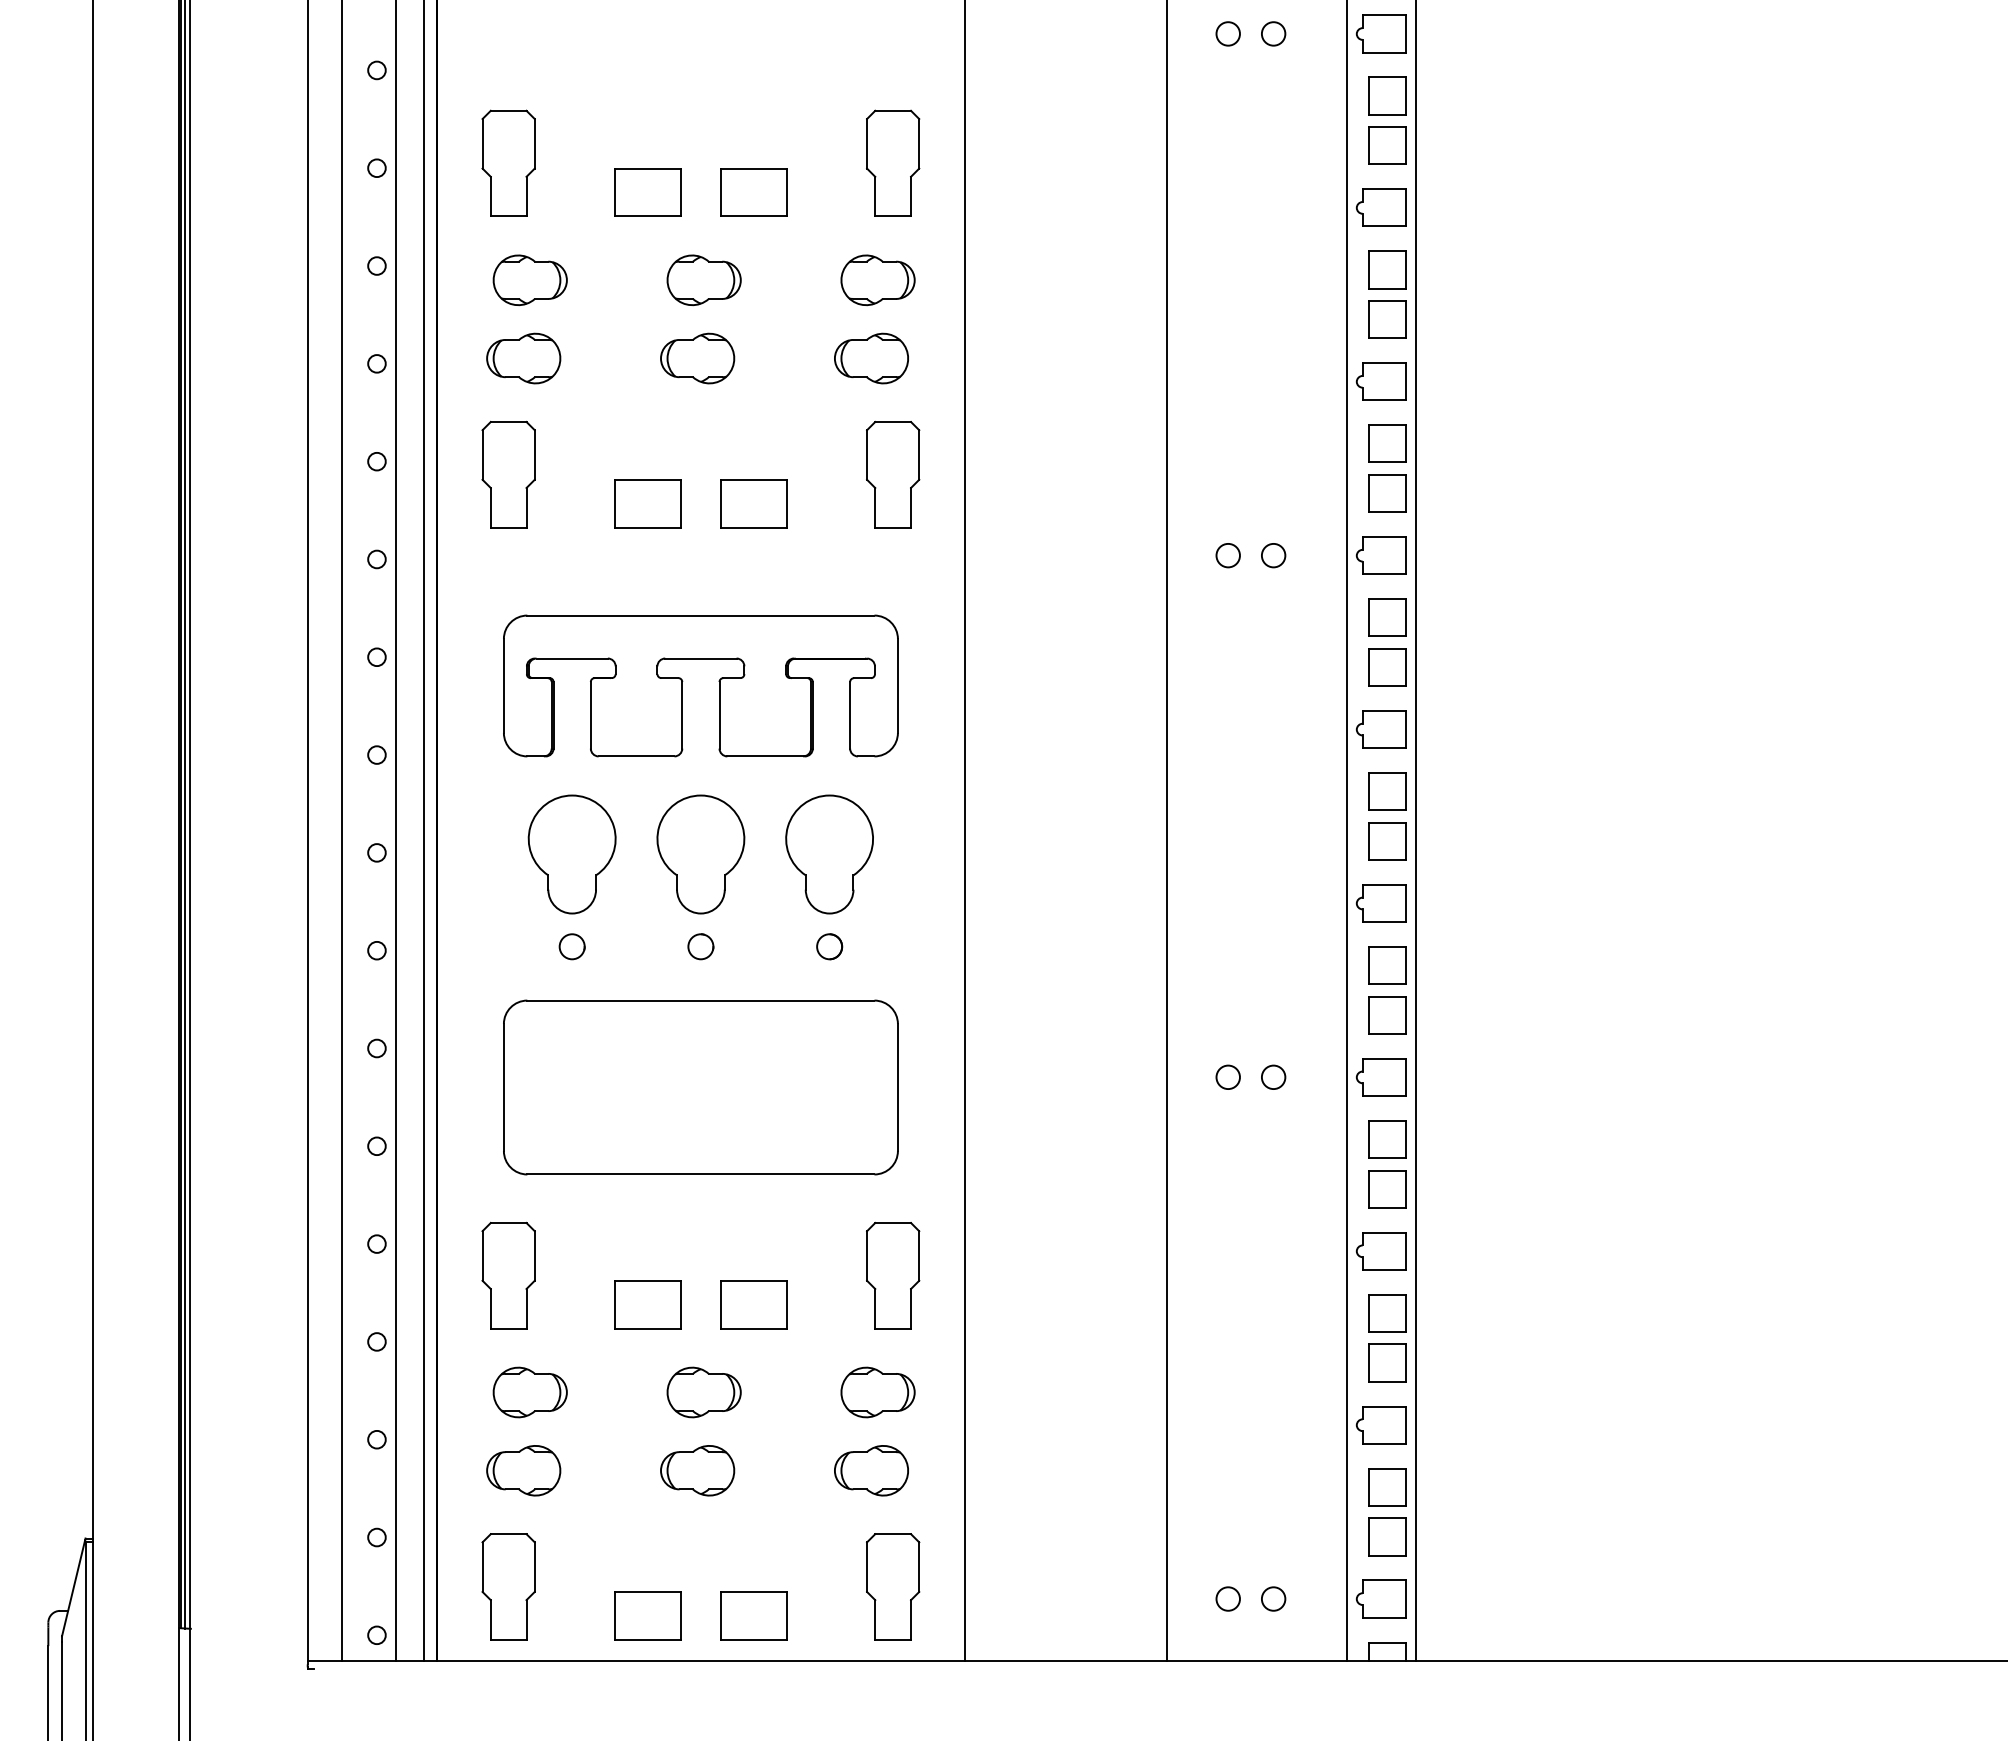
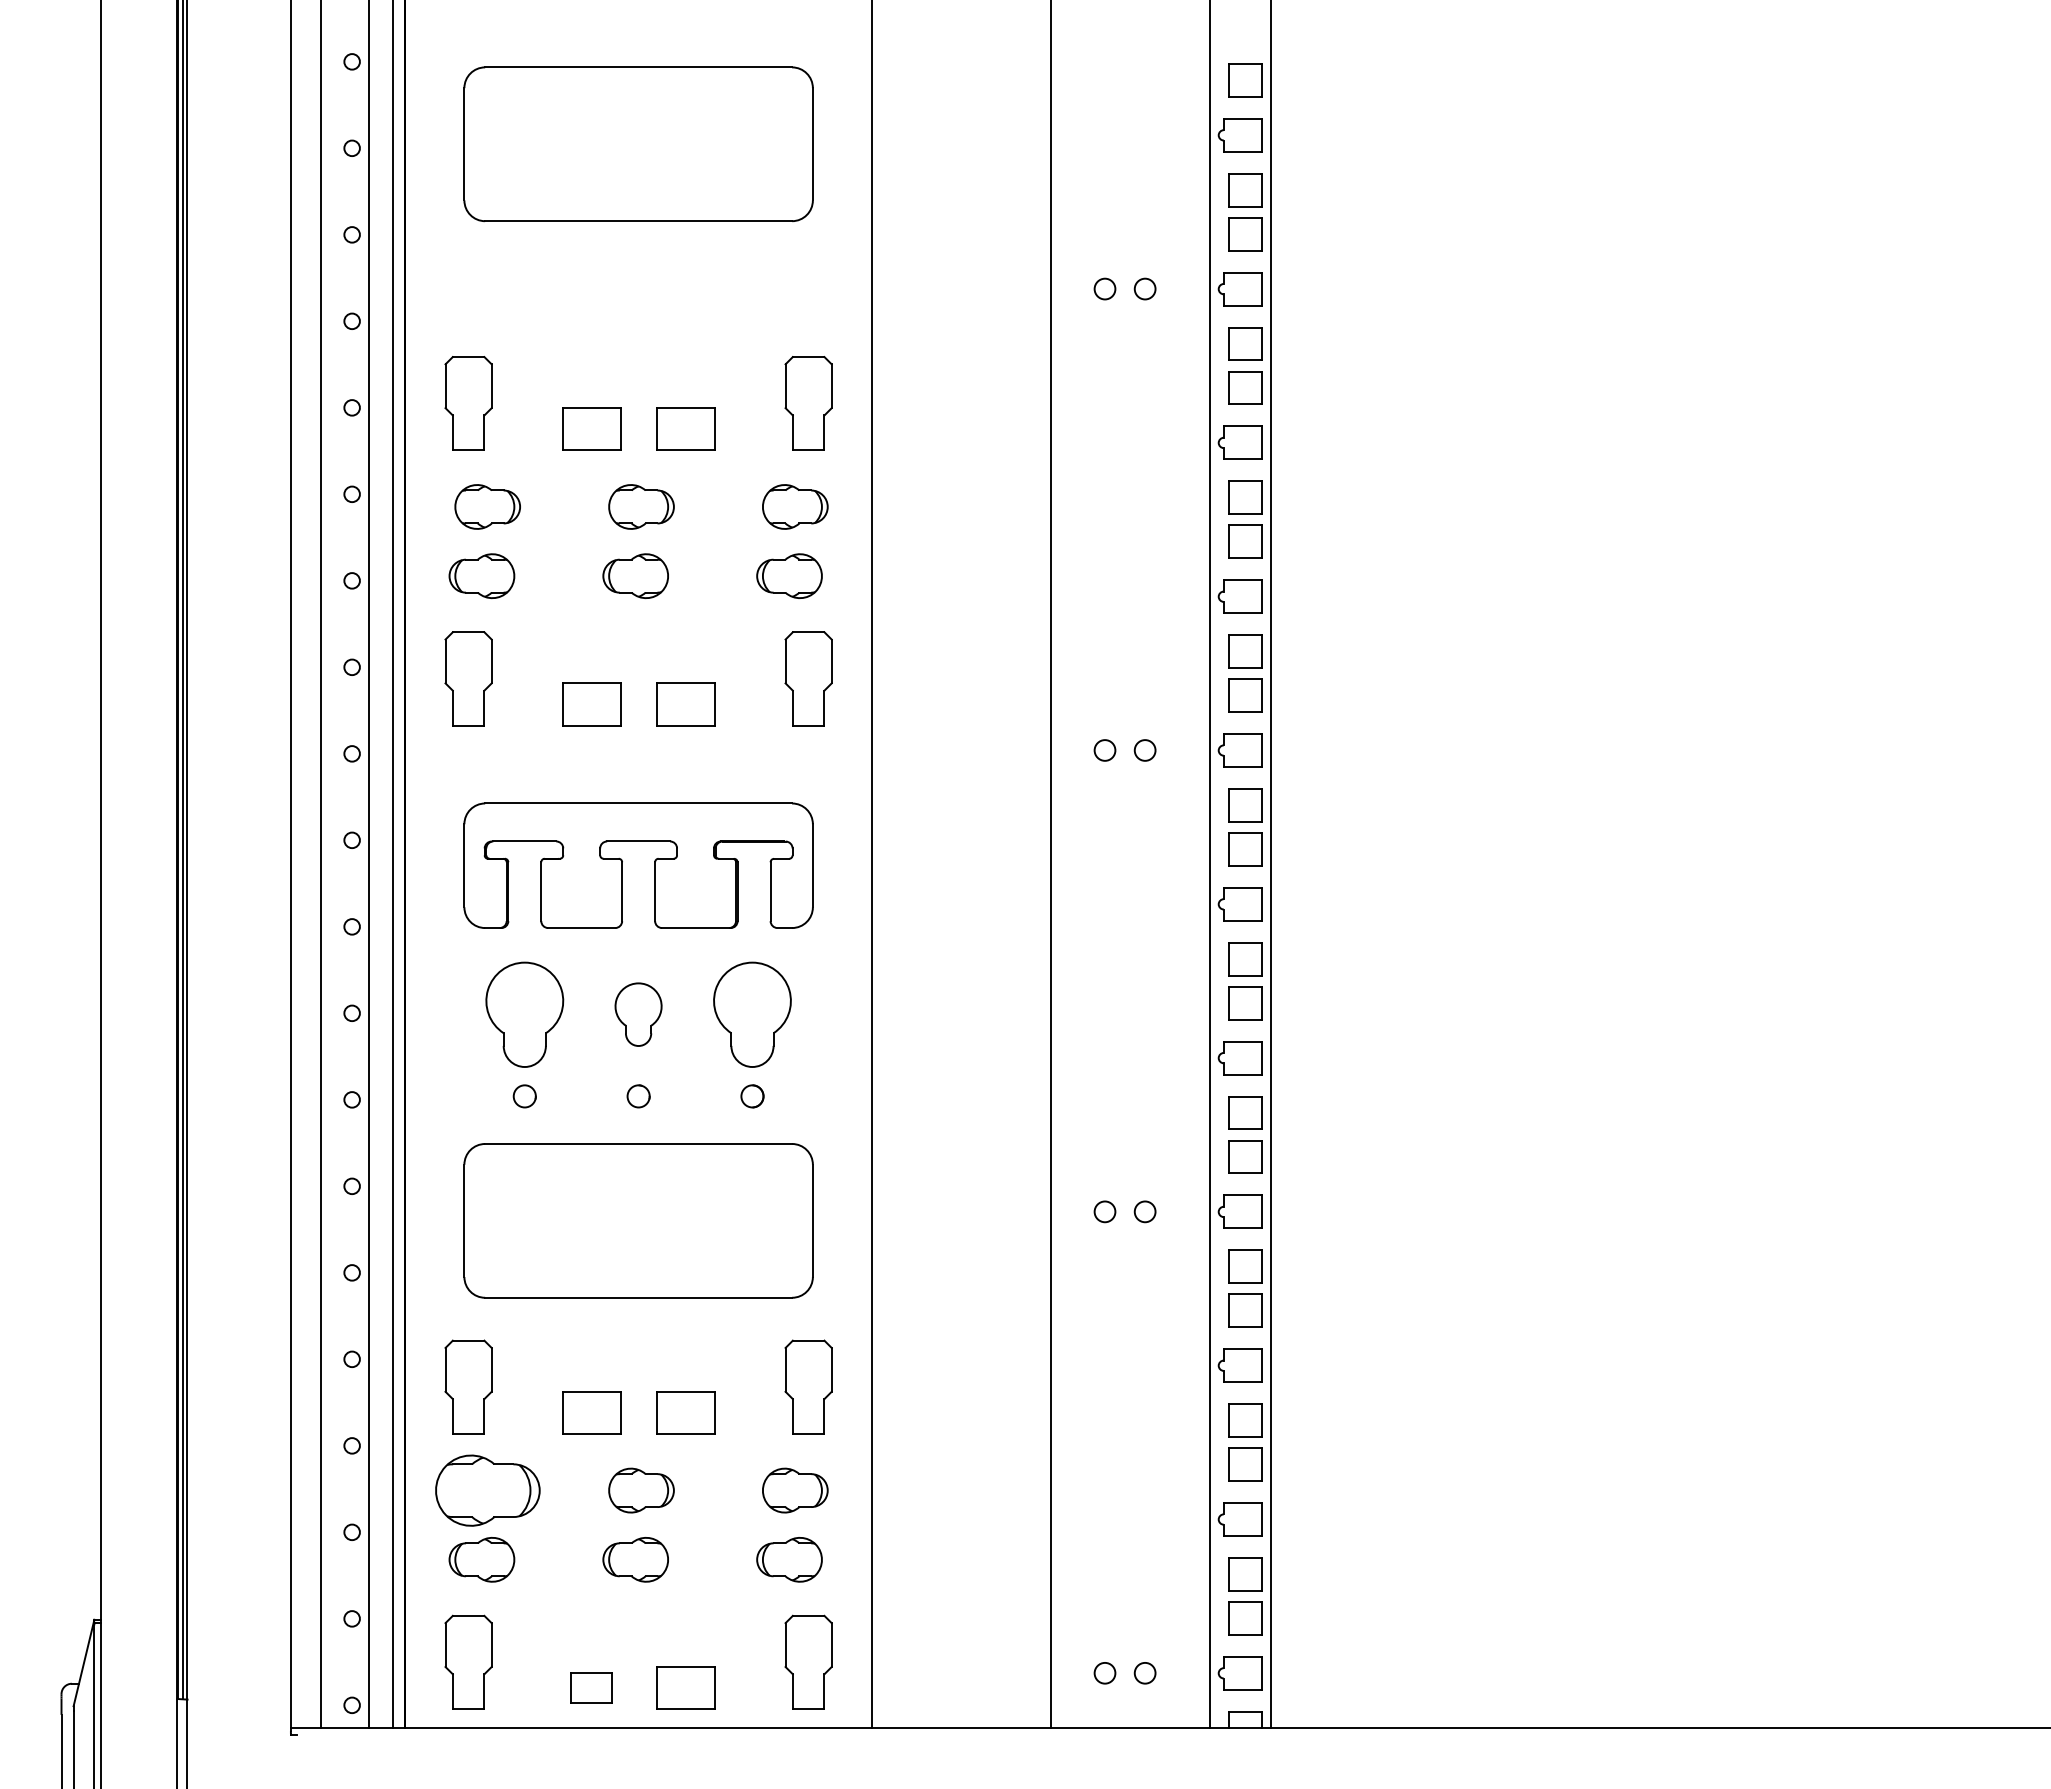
part: (700, 854) -> (638, 1014), size x0.6
part: (530, 1392) -> (487, 1490), size x1.6
part: (647, 1615) -> (591, 1687), size x0.7

